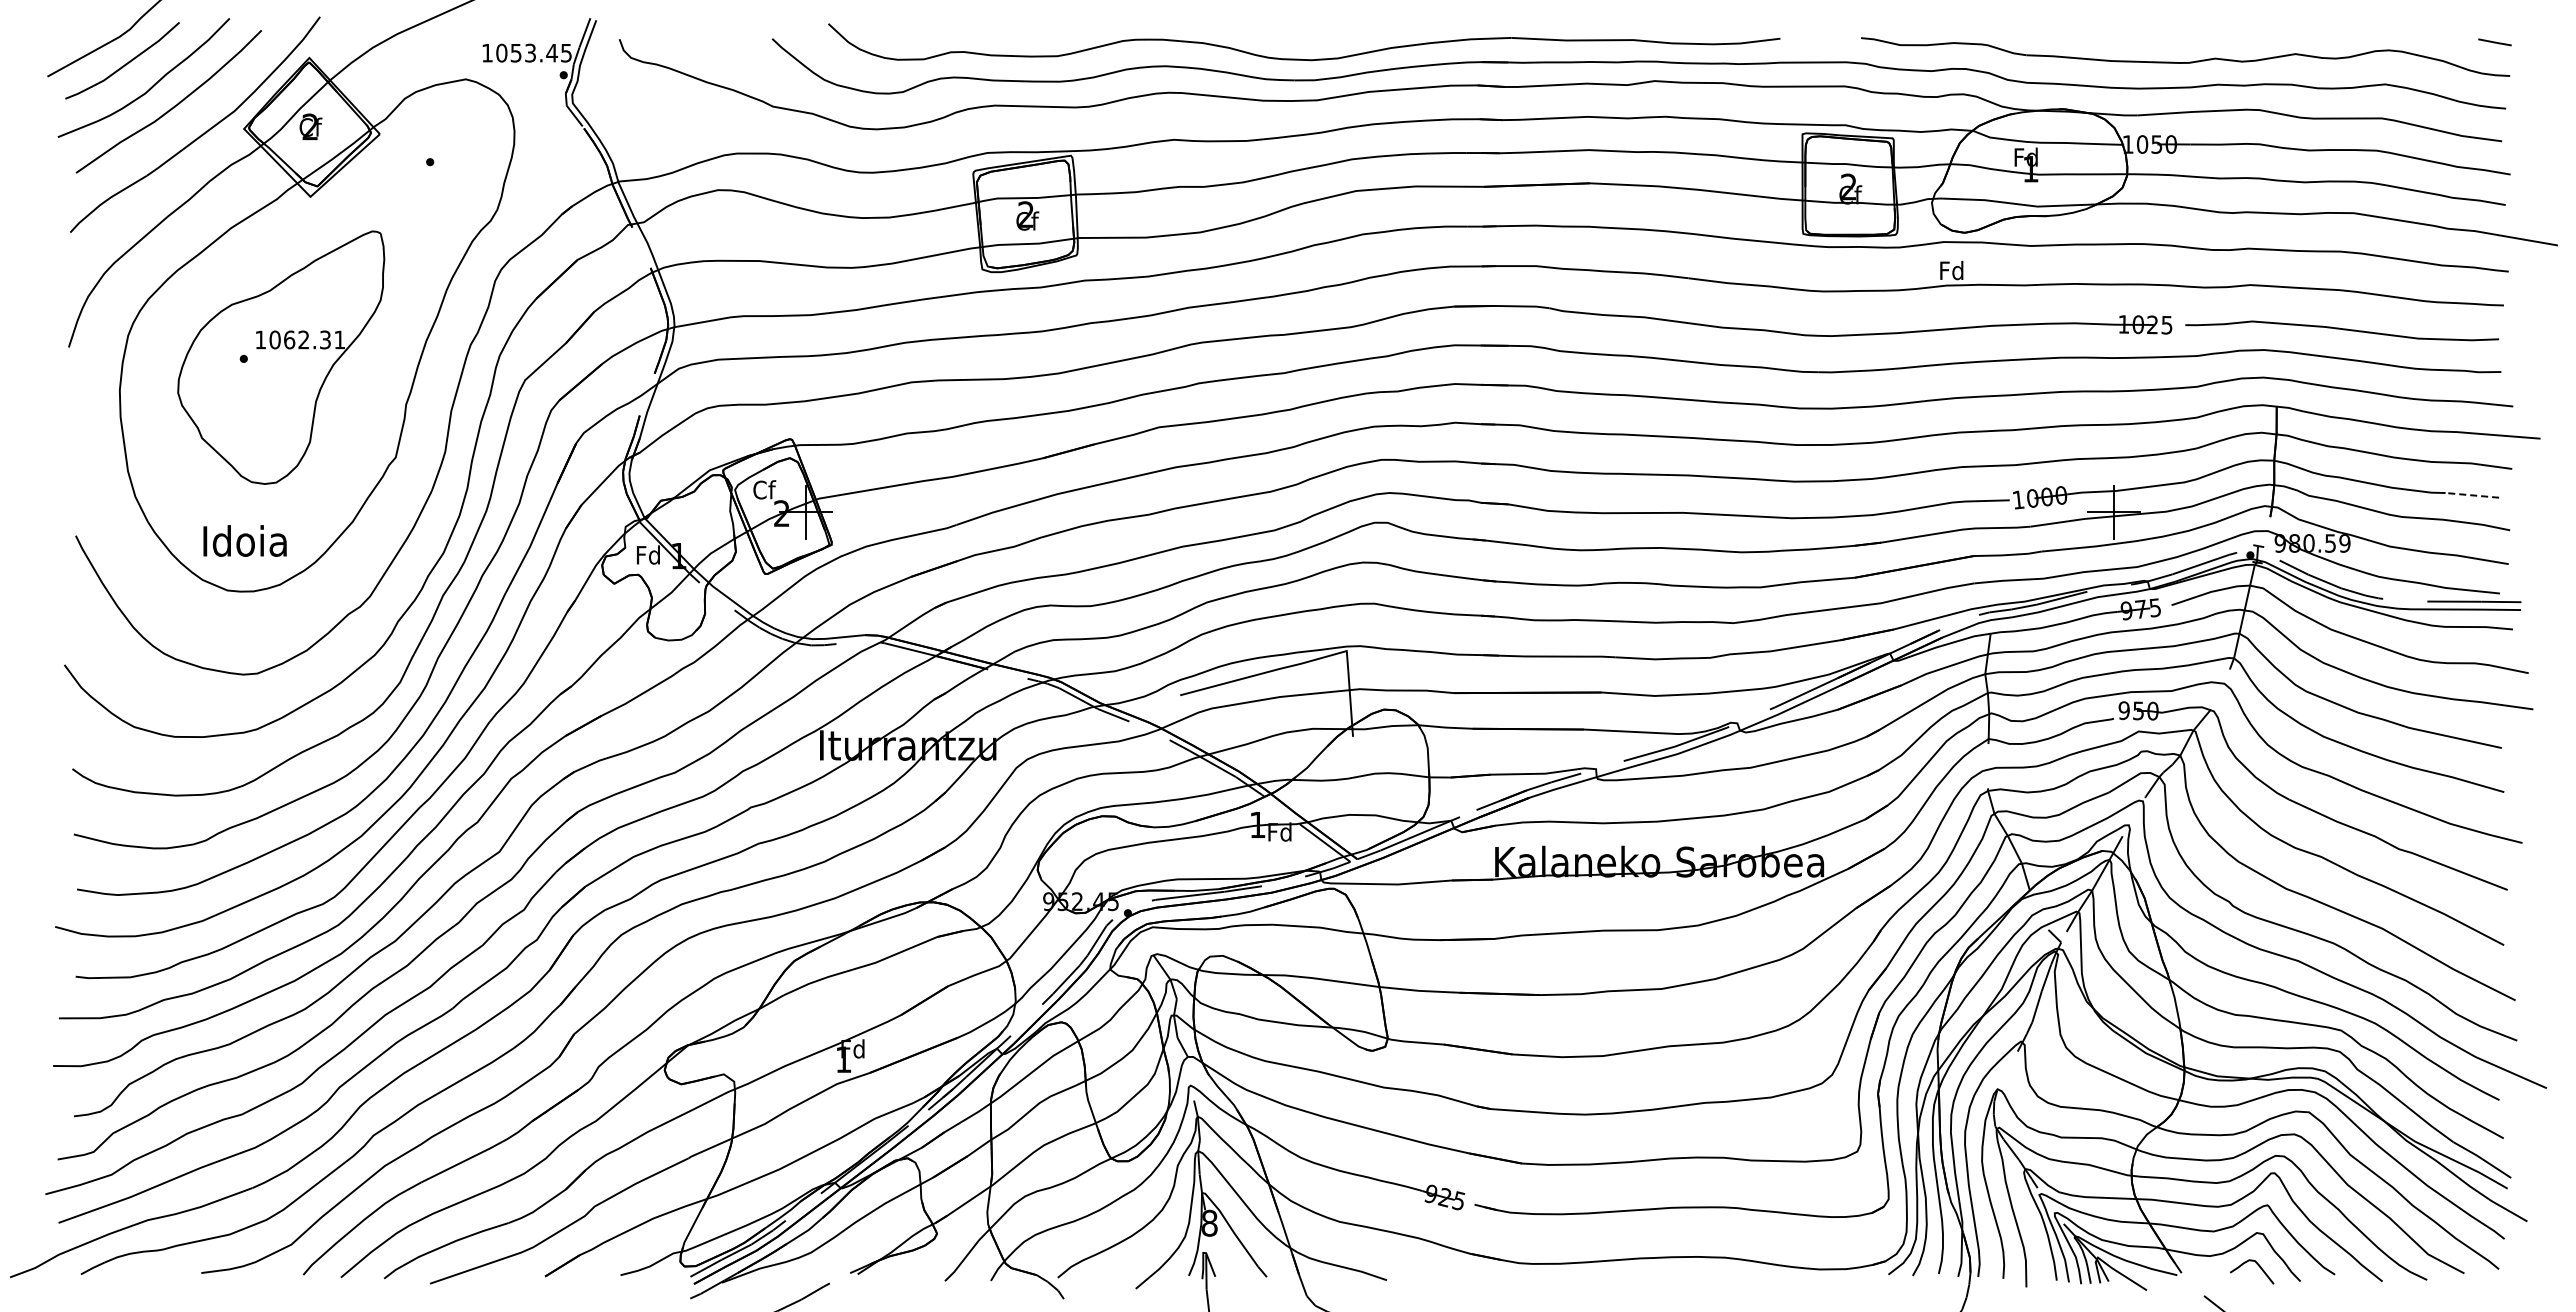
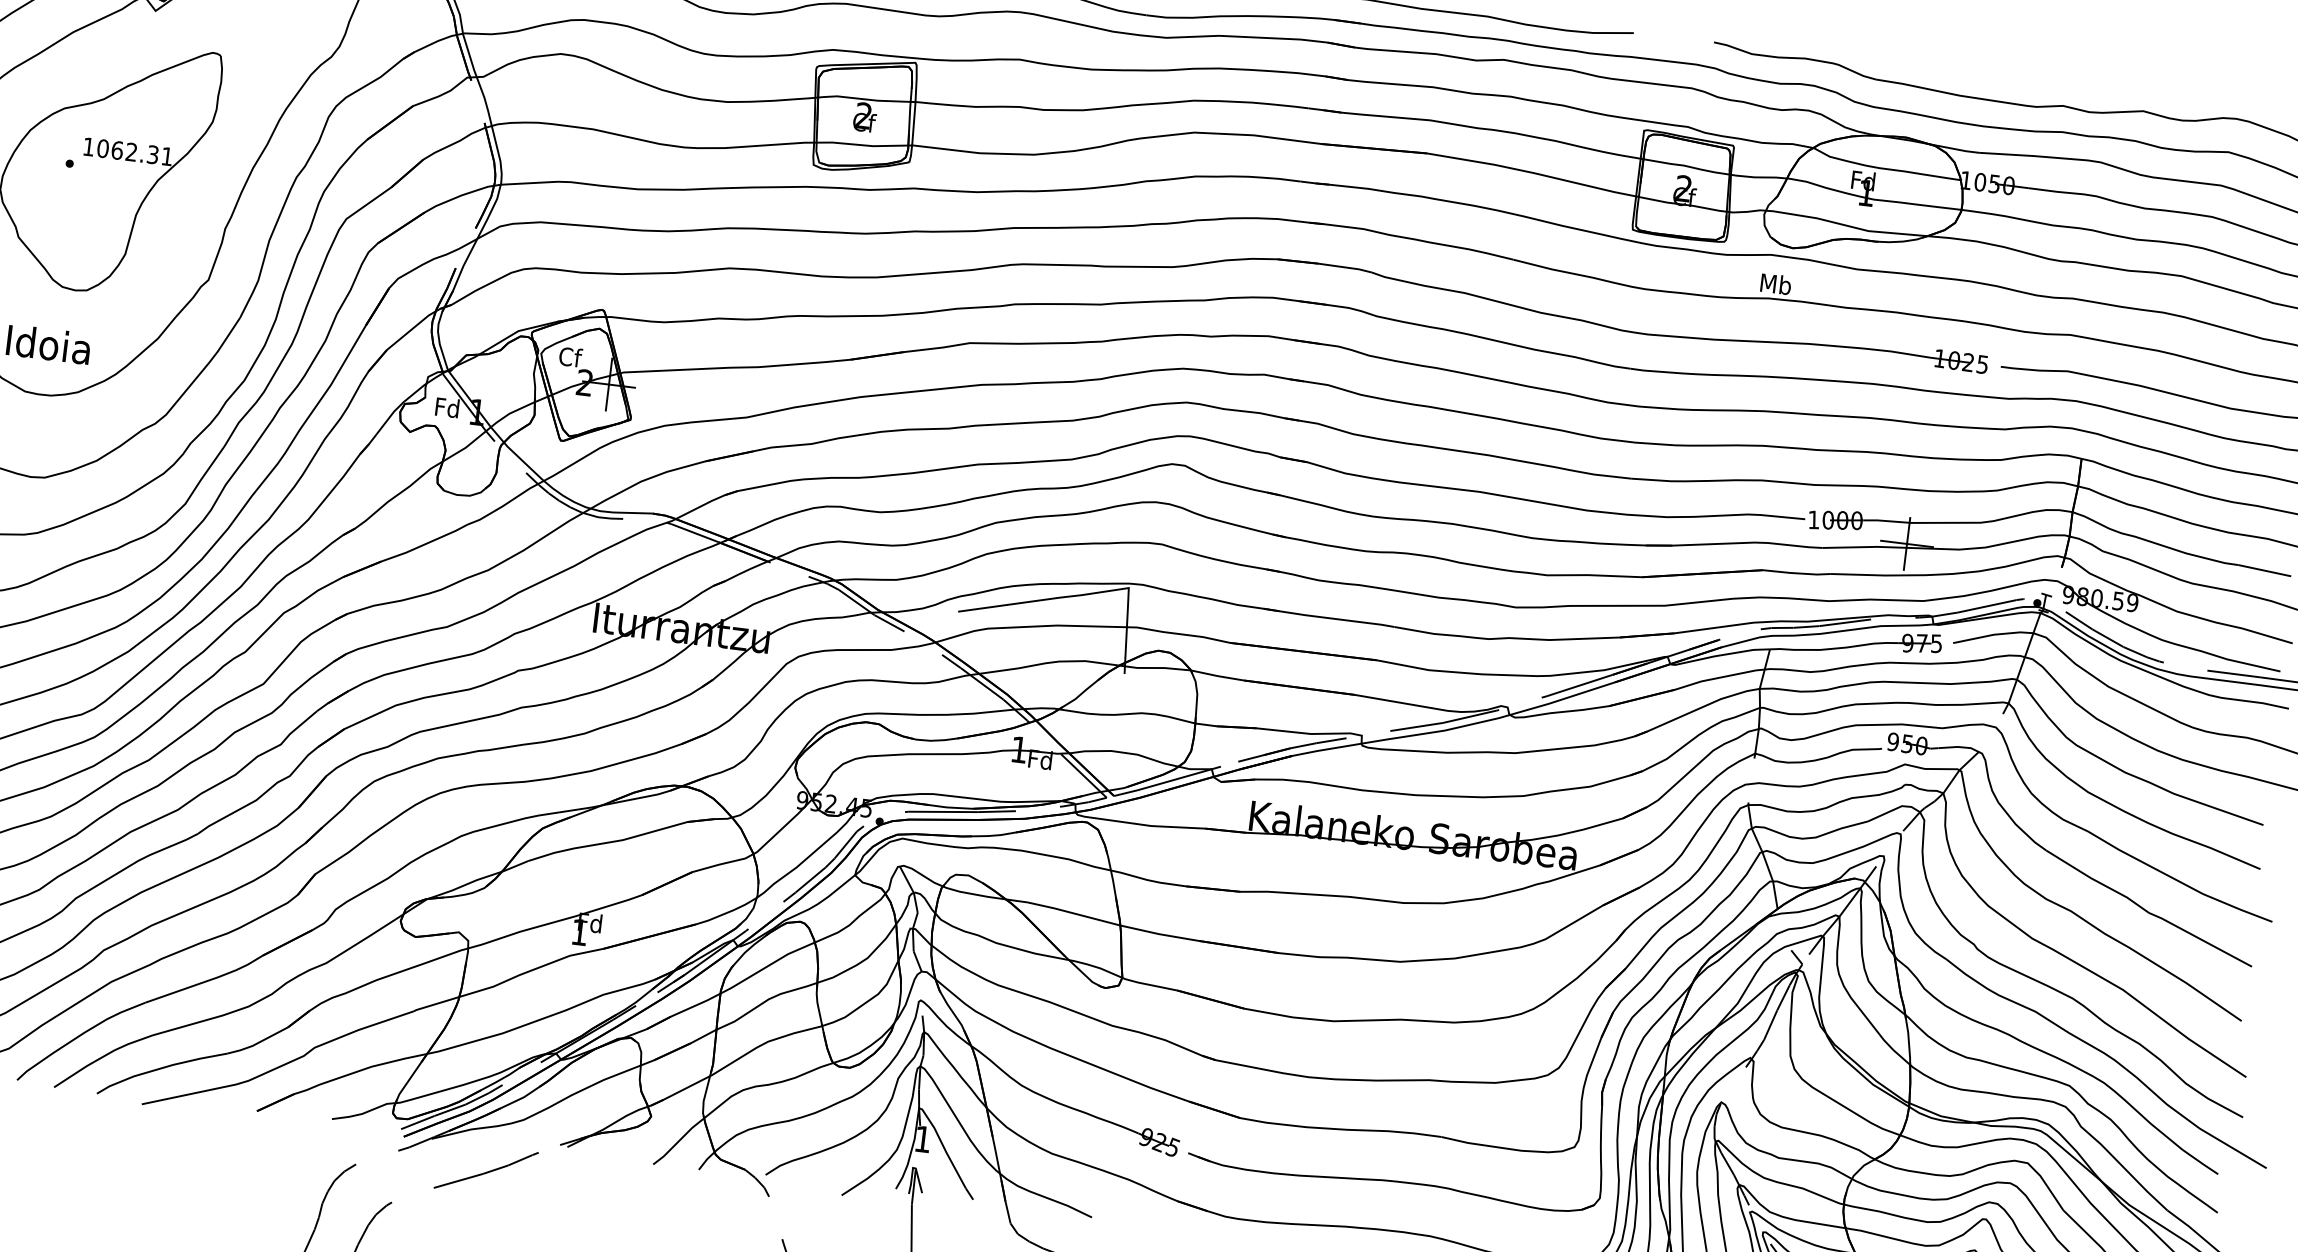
text: (1952, 270) -> (1776, 284), Fd -> Mb
line: (2472, 495) -> (2265, 570), dashed -> solid
text: (1209, 1222) -> (922, 1138), 8 -> 1

